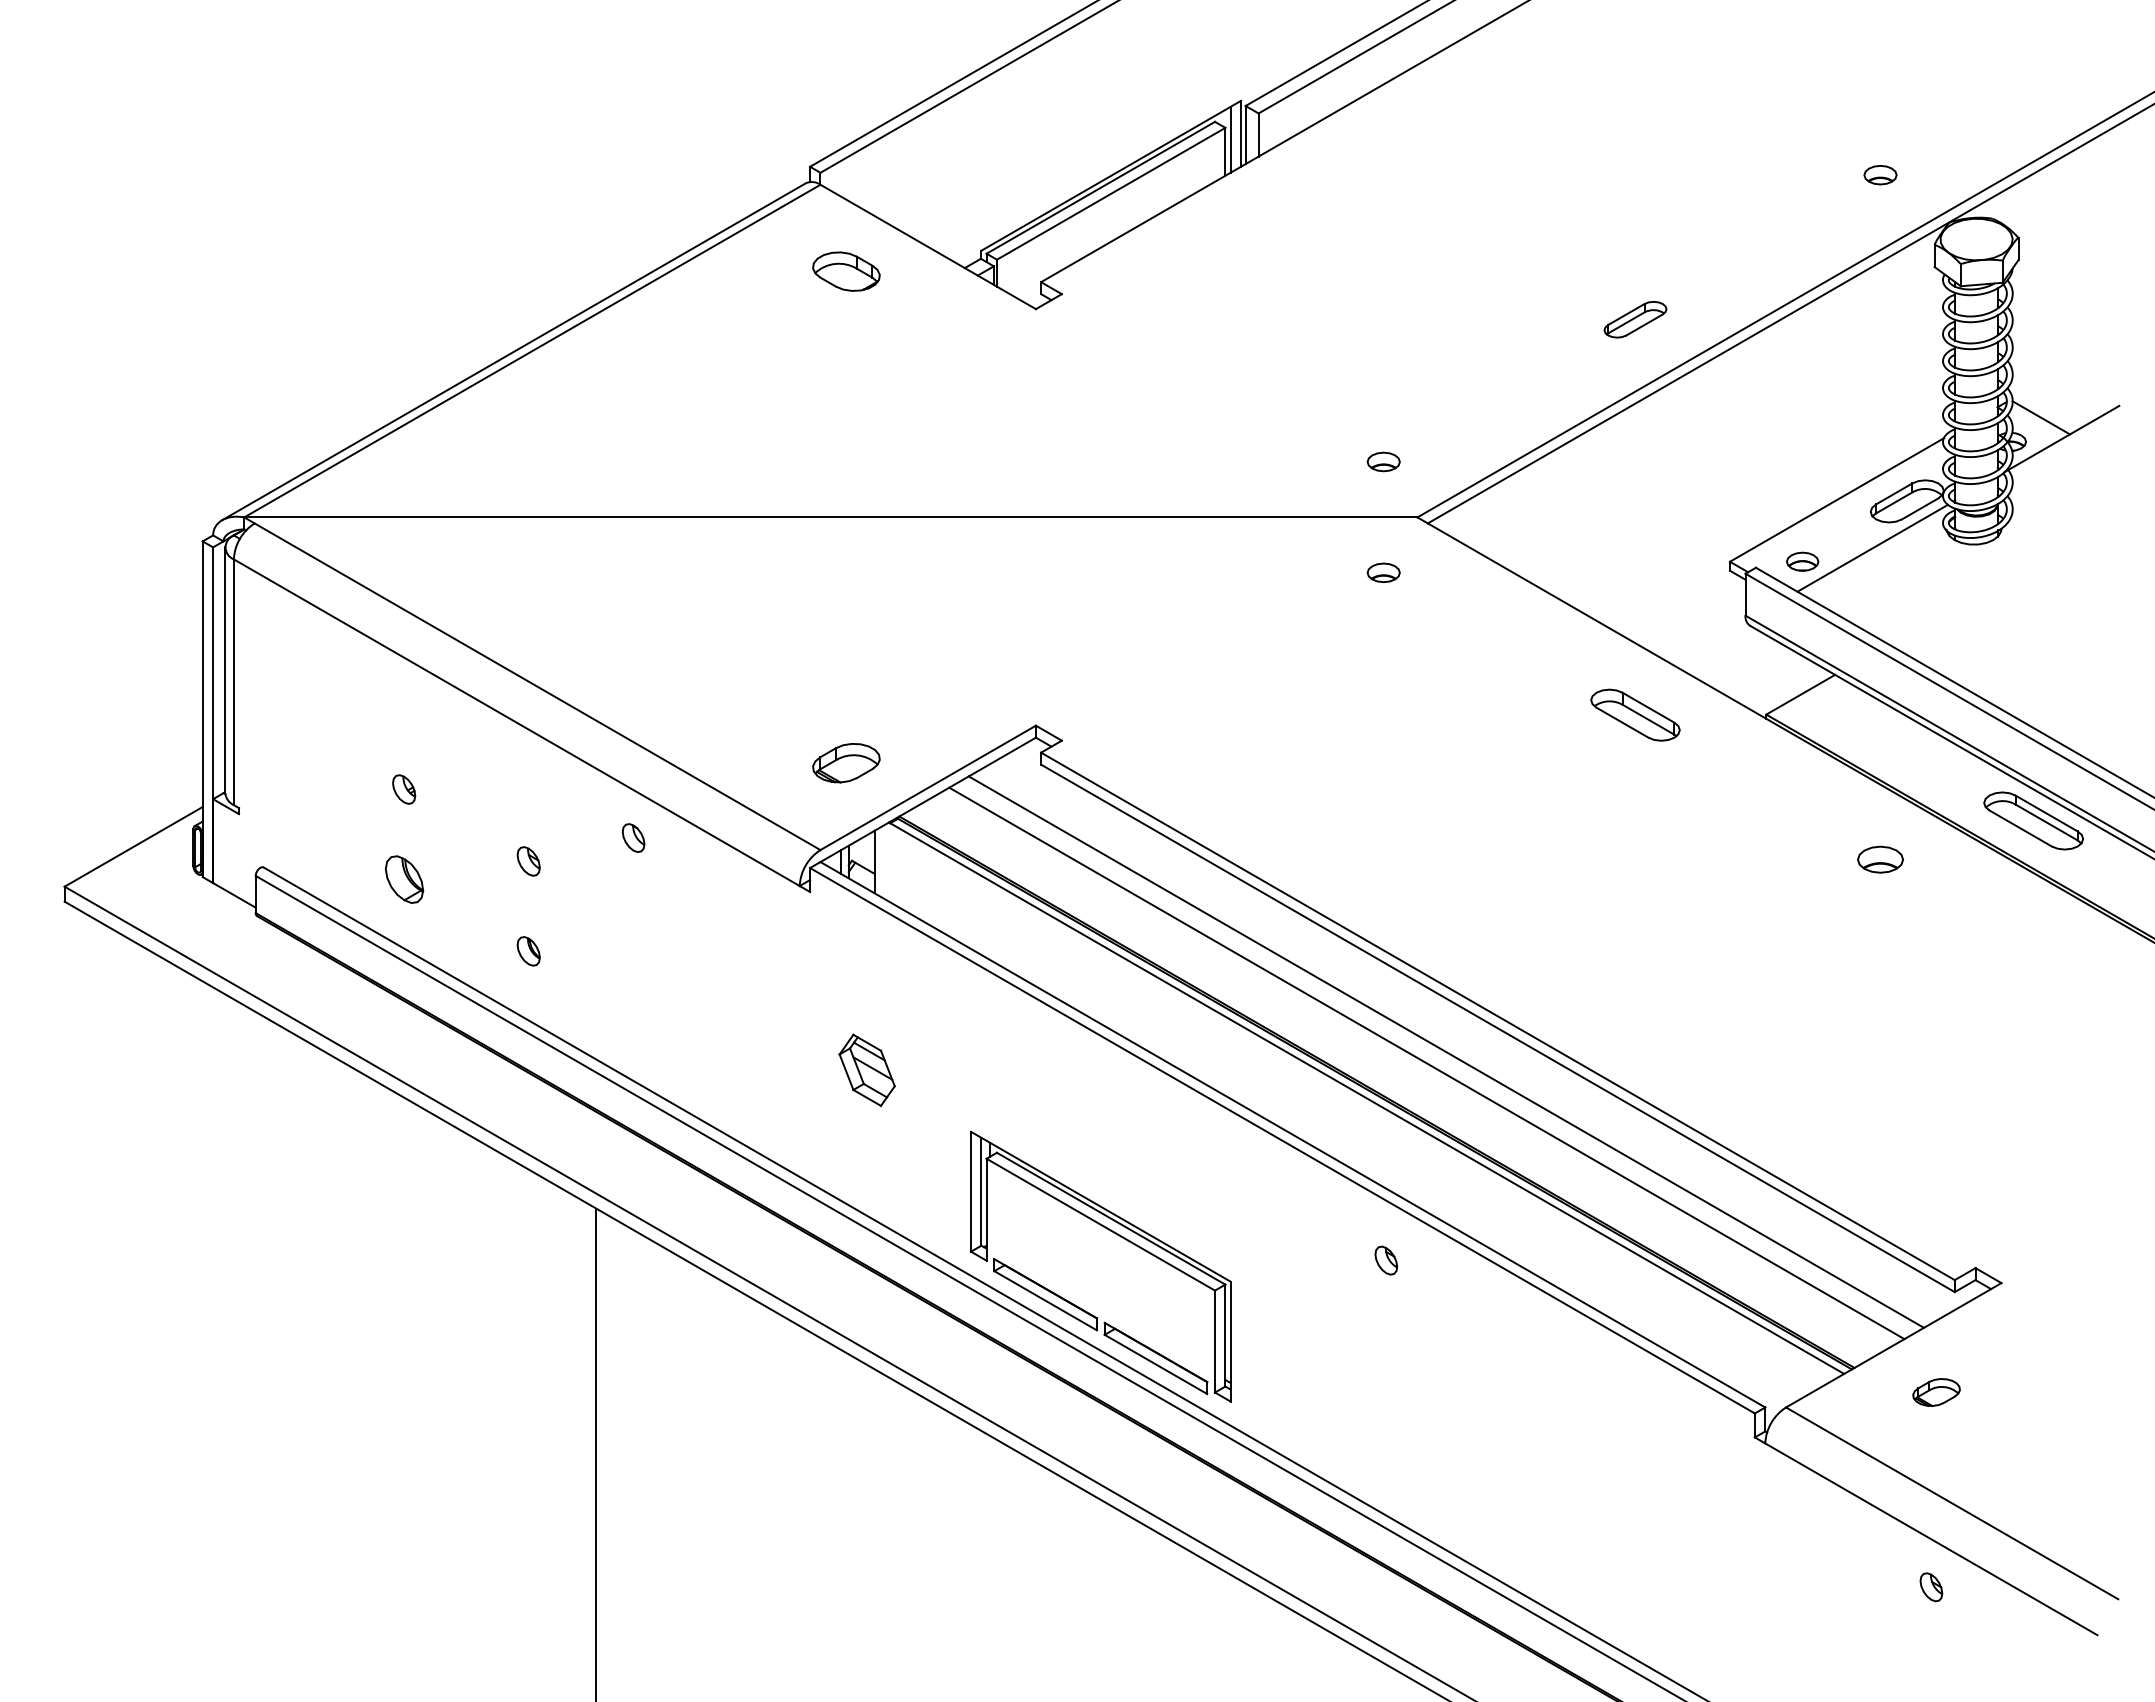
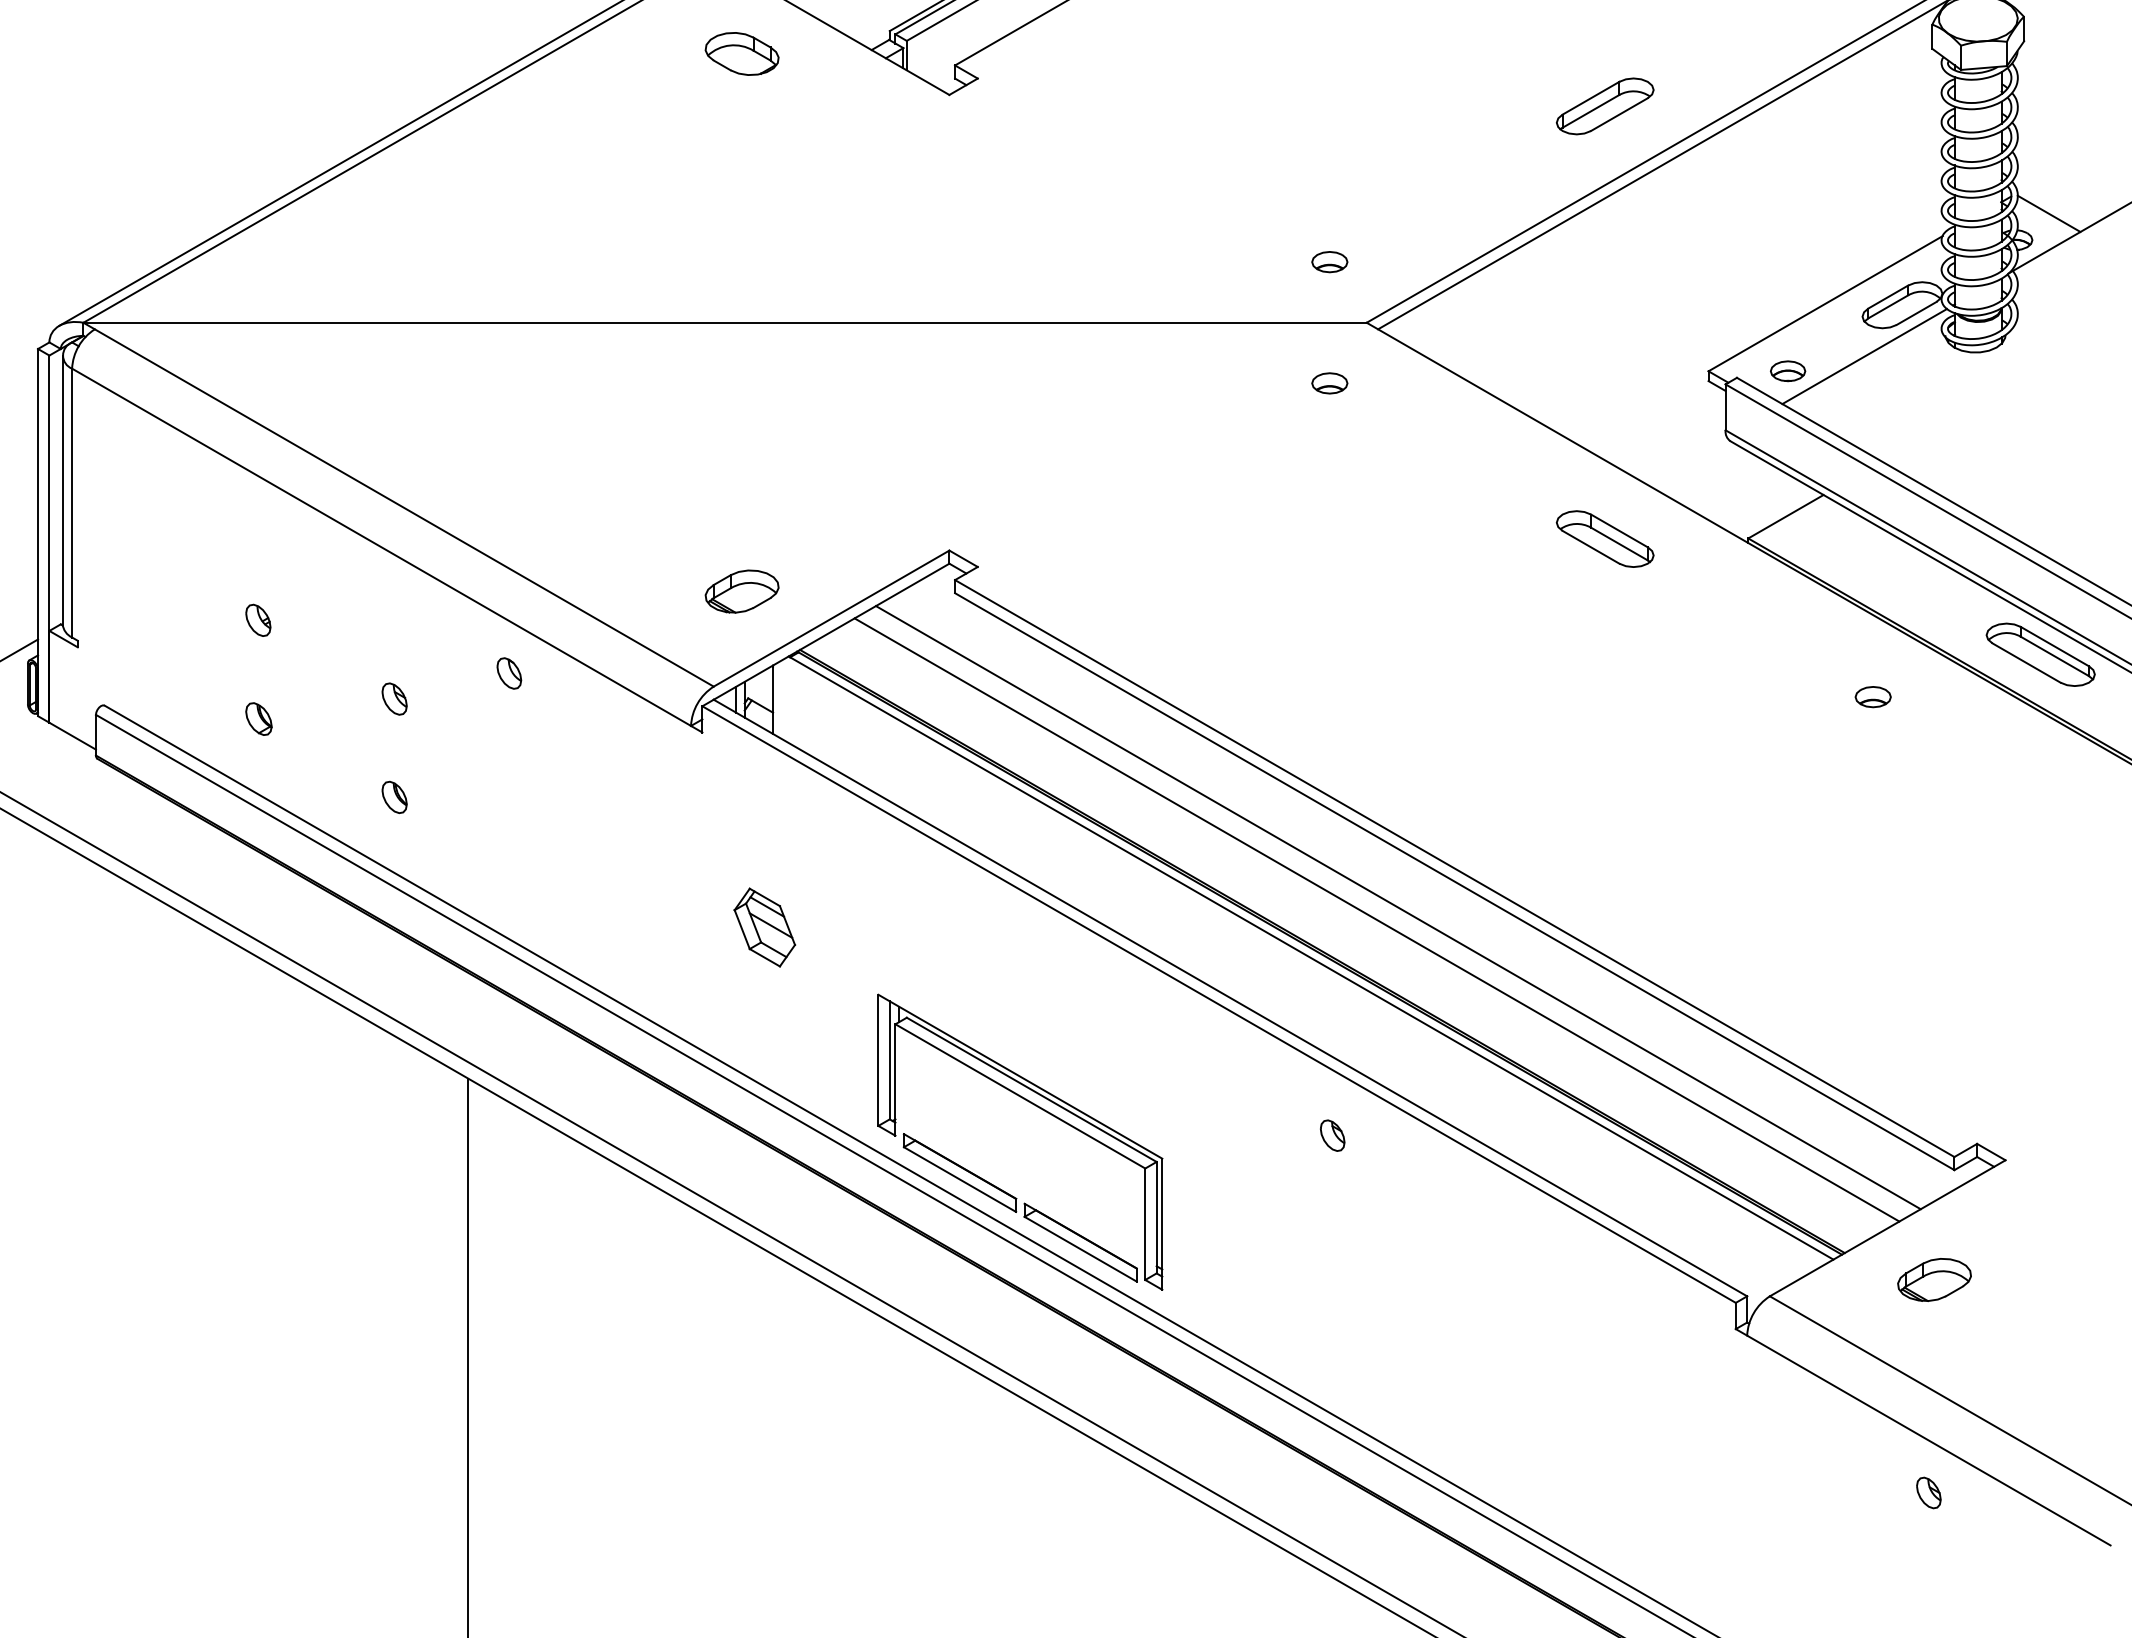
part: (1635, 319) -> (1605, 106), size x1.43
part: (1880, 859) -> (1873, 696), size x0.71
part: (404, 879) -> (258, 718), size x0.62
part: (1936, 1392) -> (1934, 1279), size x1.43

